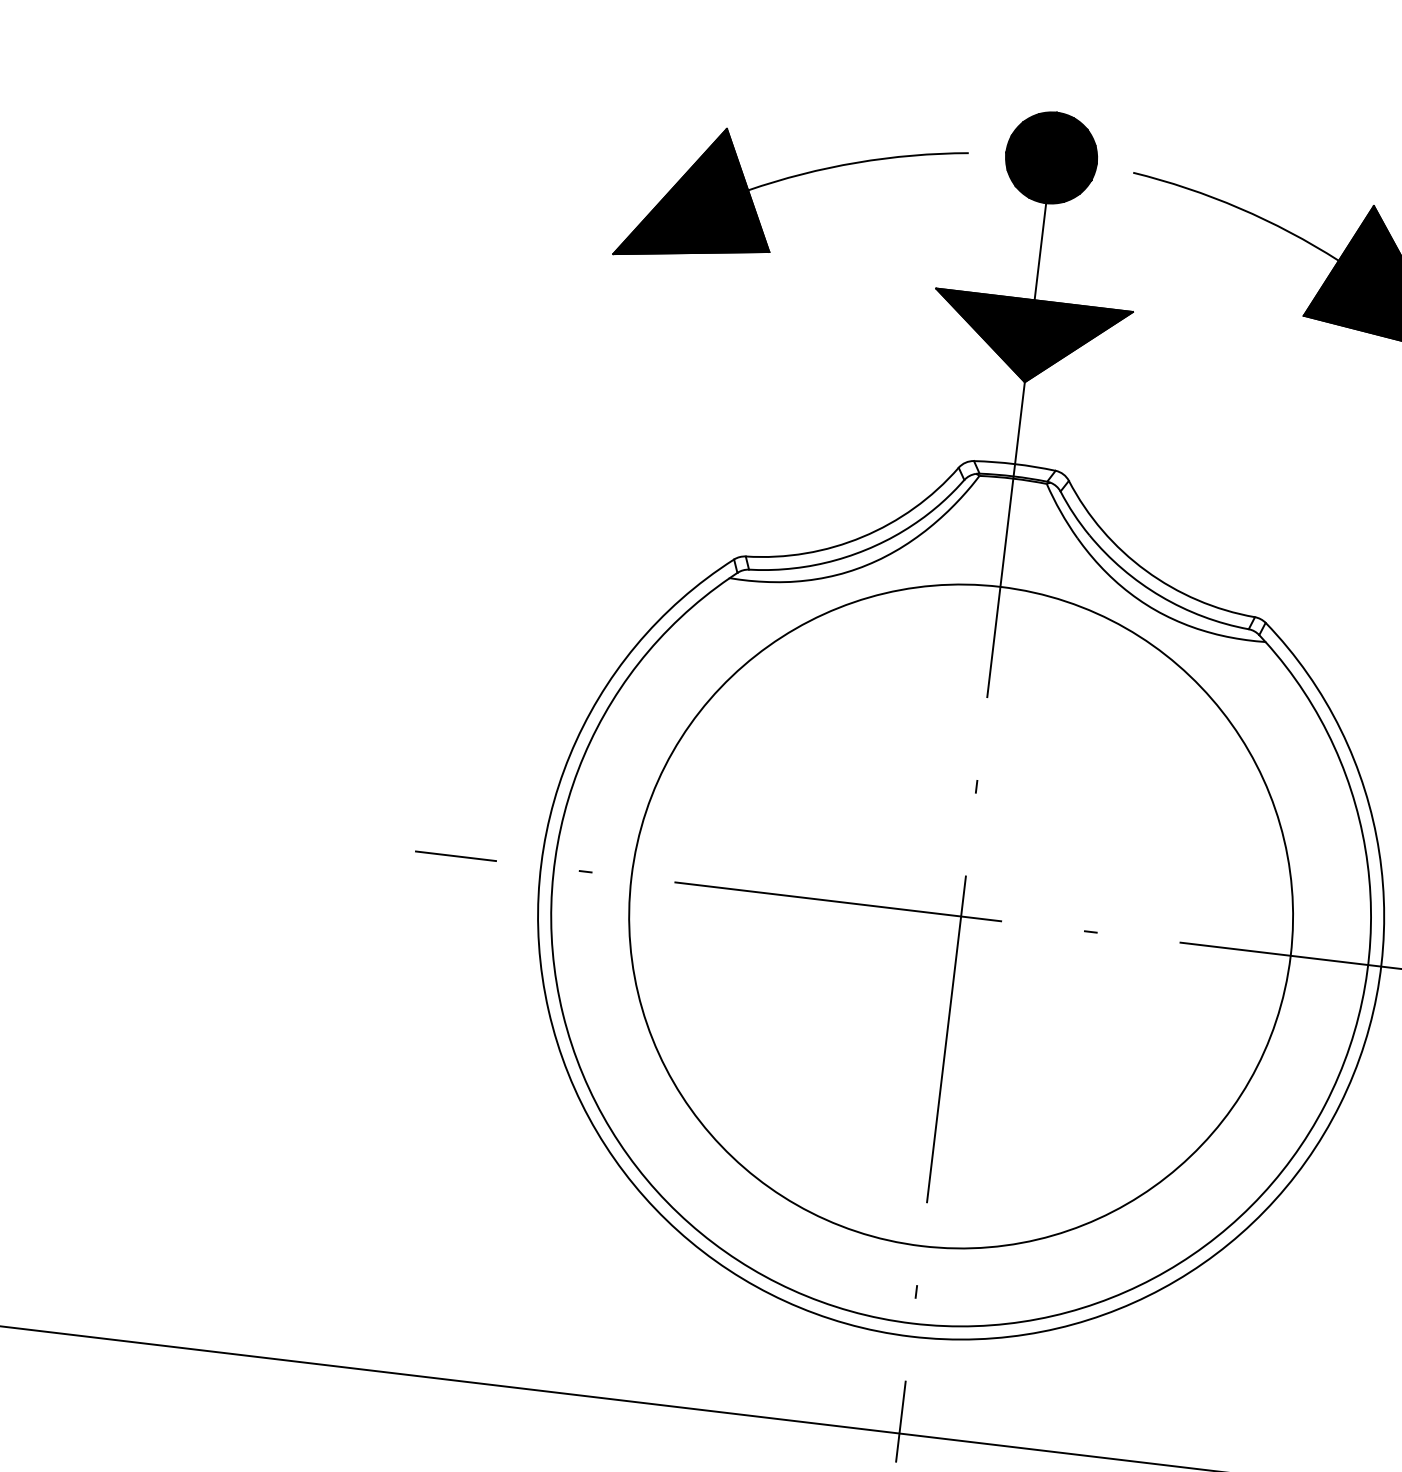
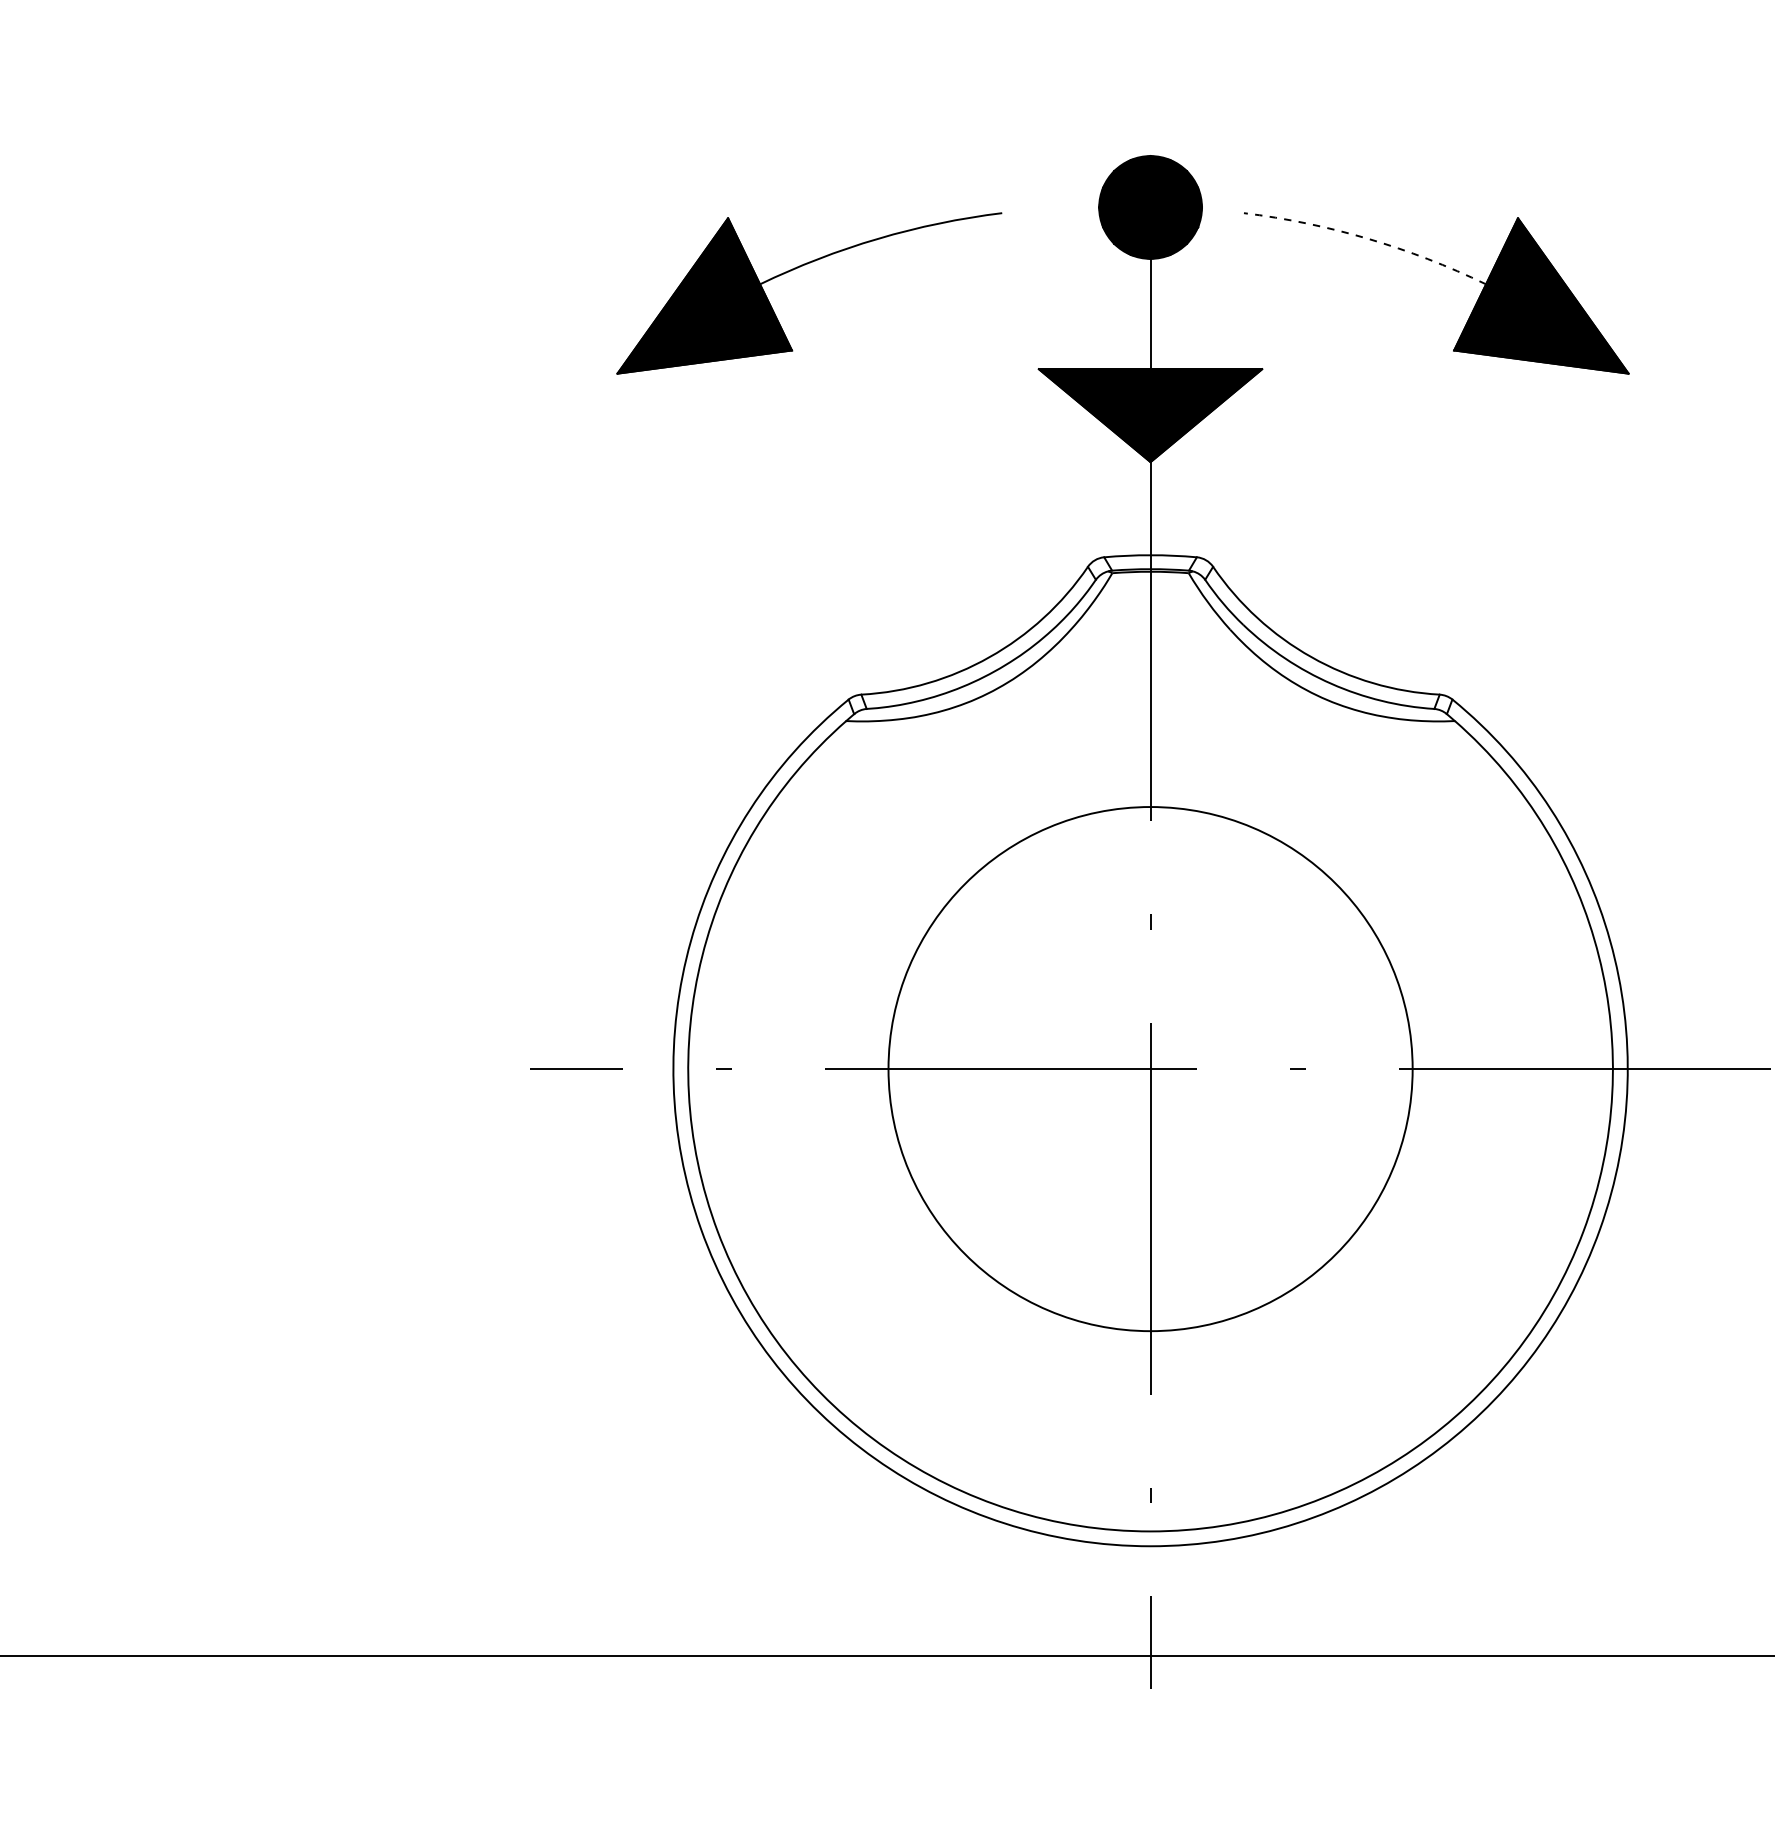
part: (783, 180) -> (798, 268), moved
arc: (1239, 208) -> (1367, 238), solid -> dashed
circle: (961, 915) -> (1150, 1068), size x0.7

